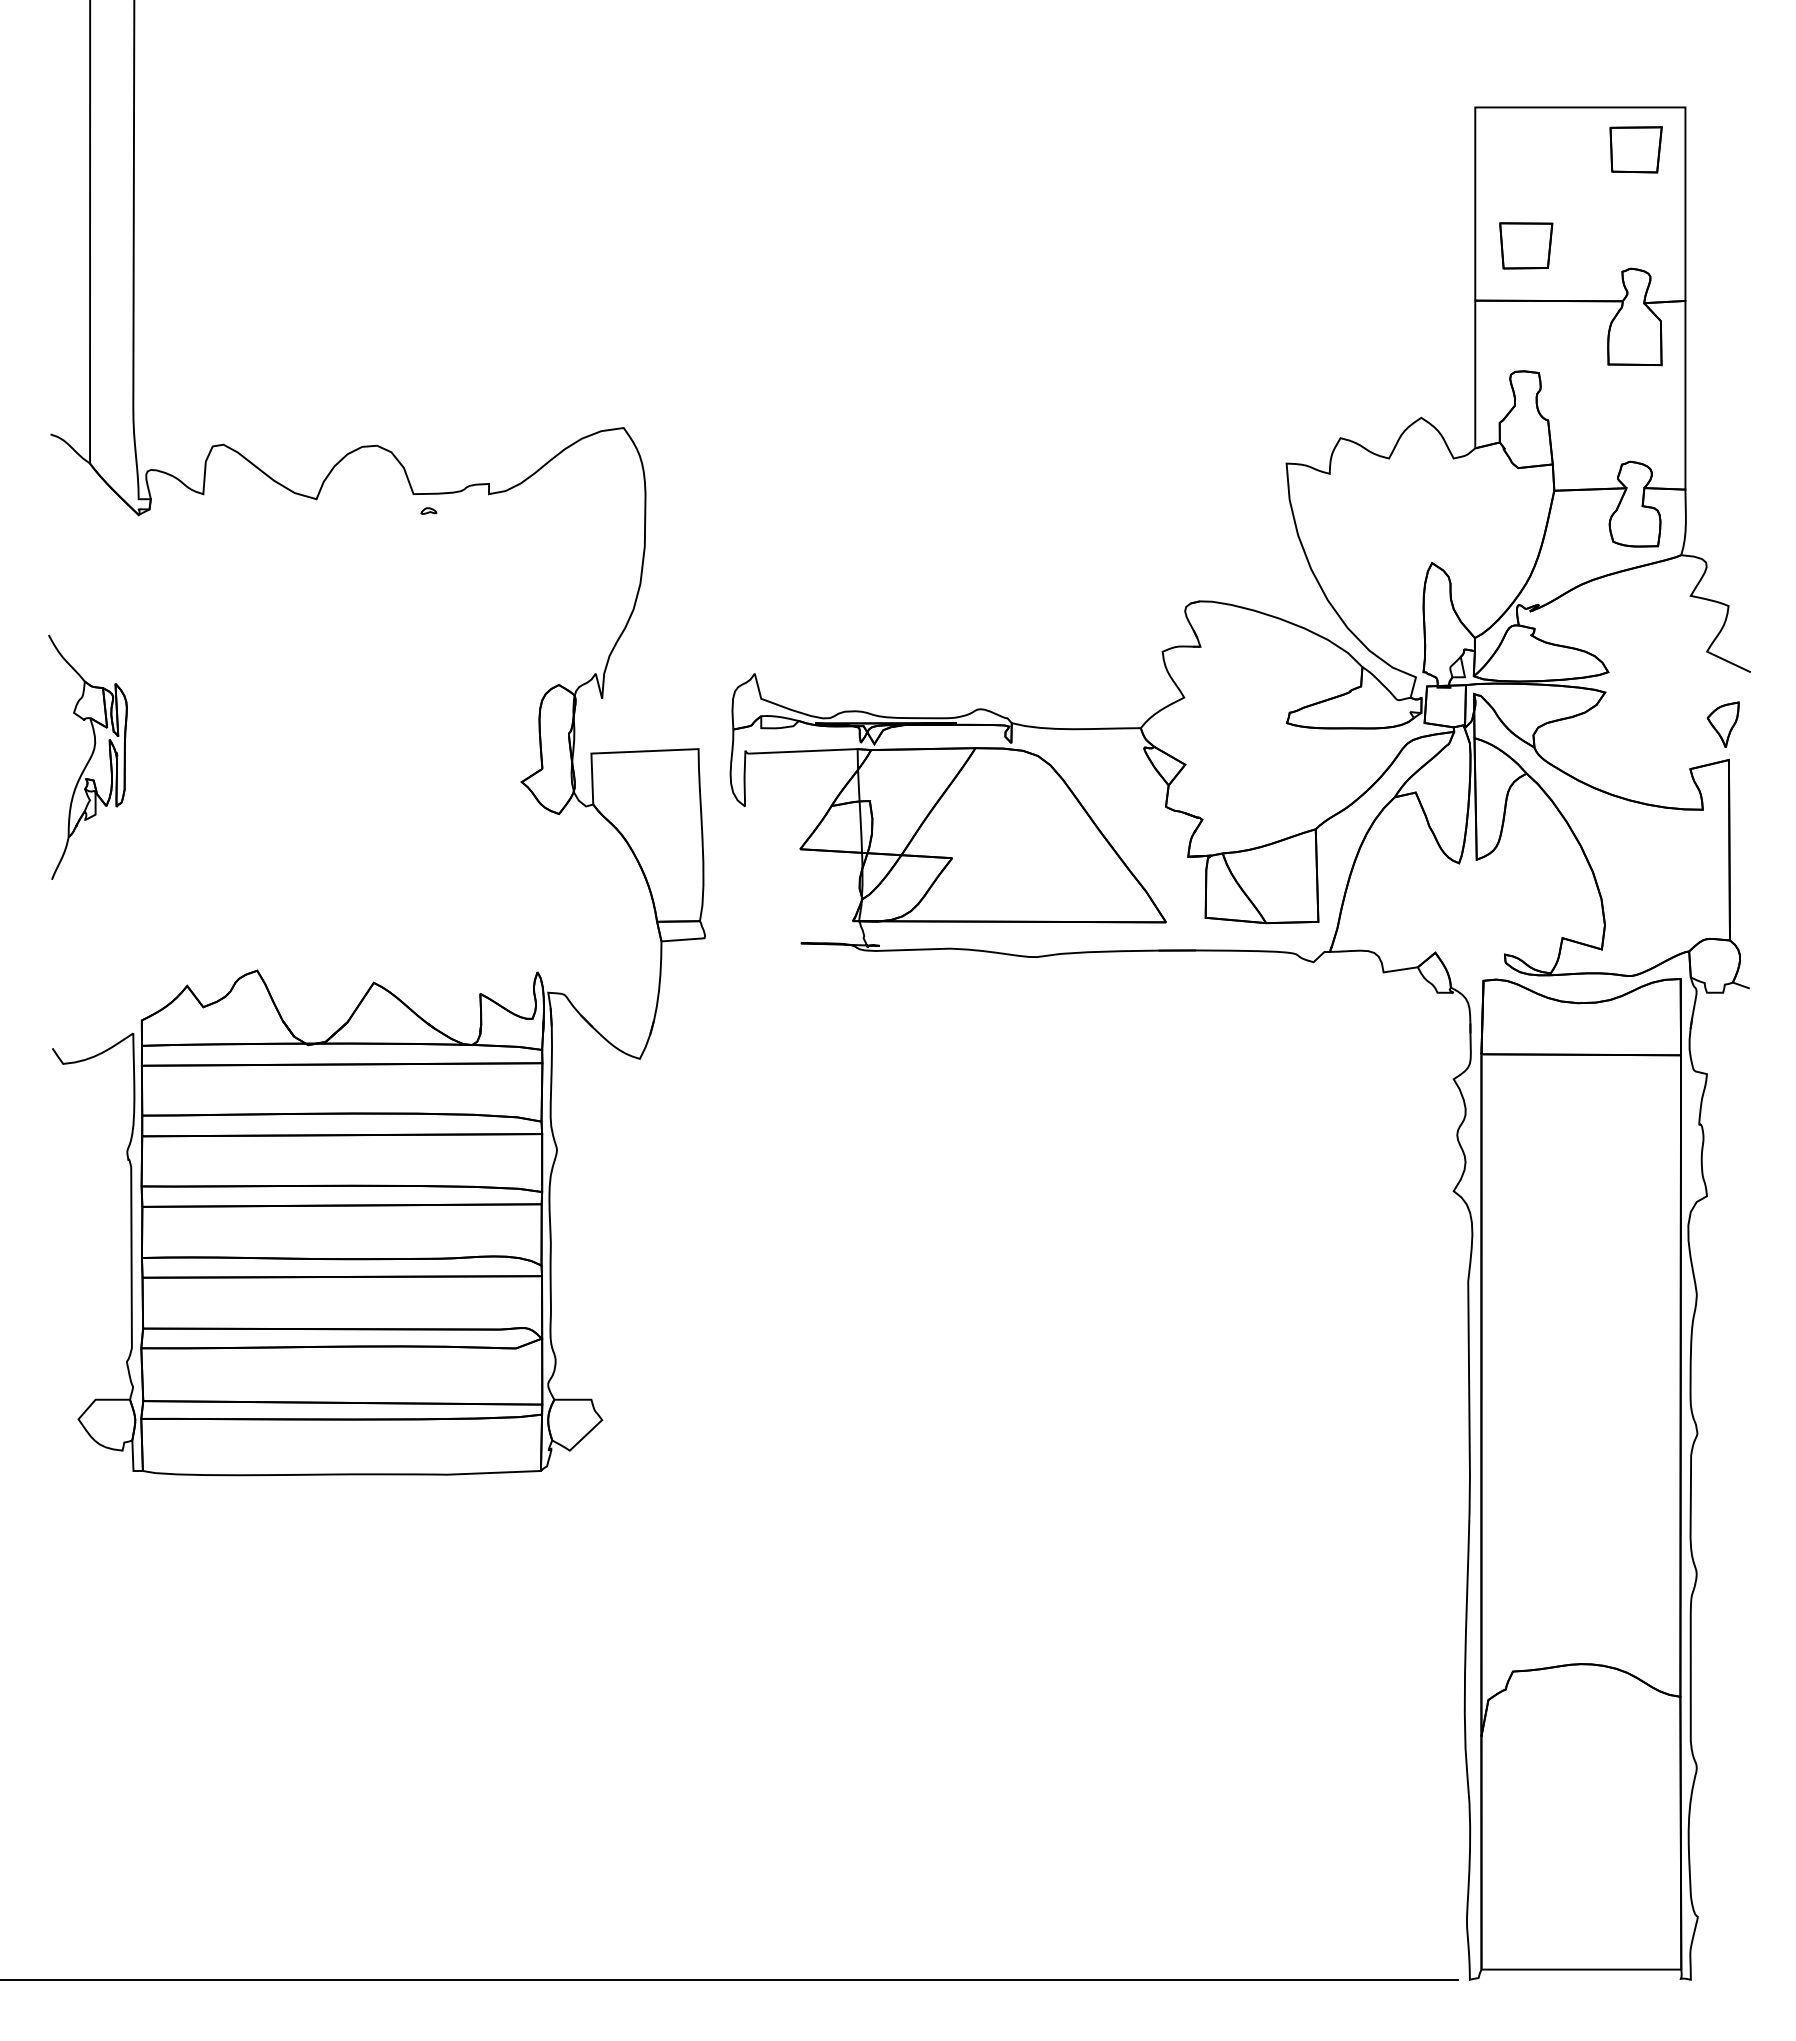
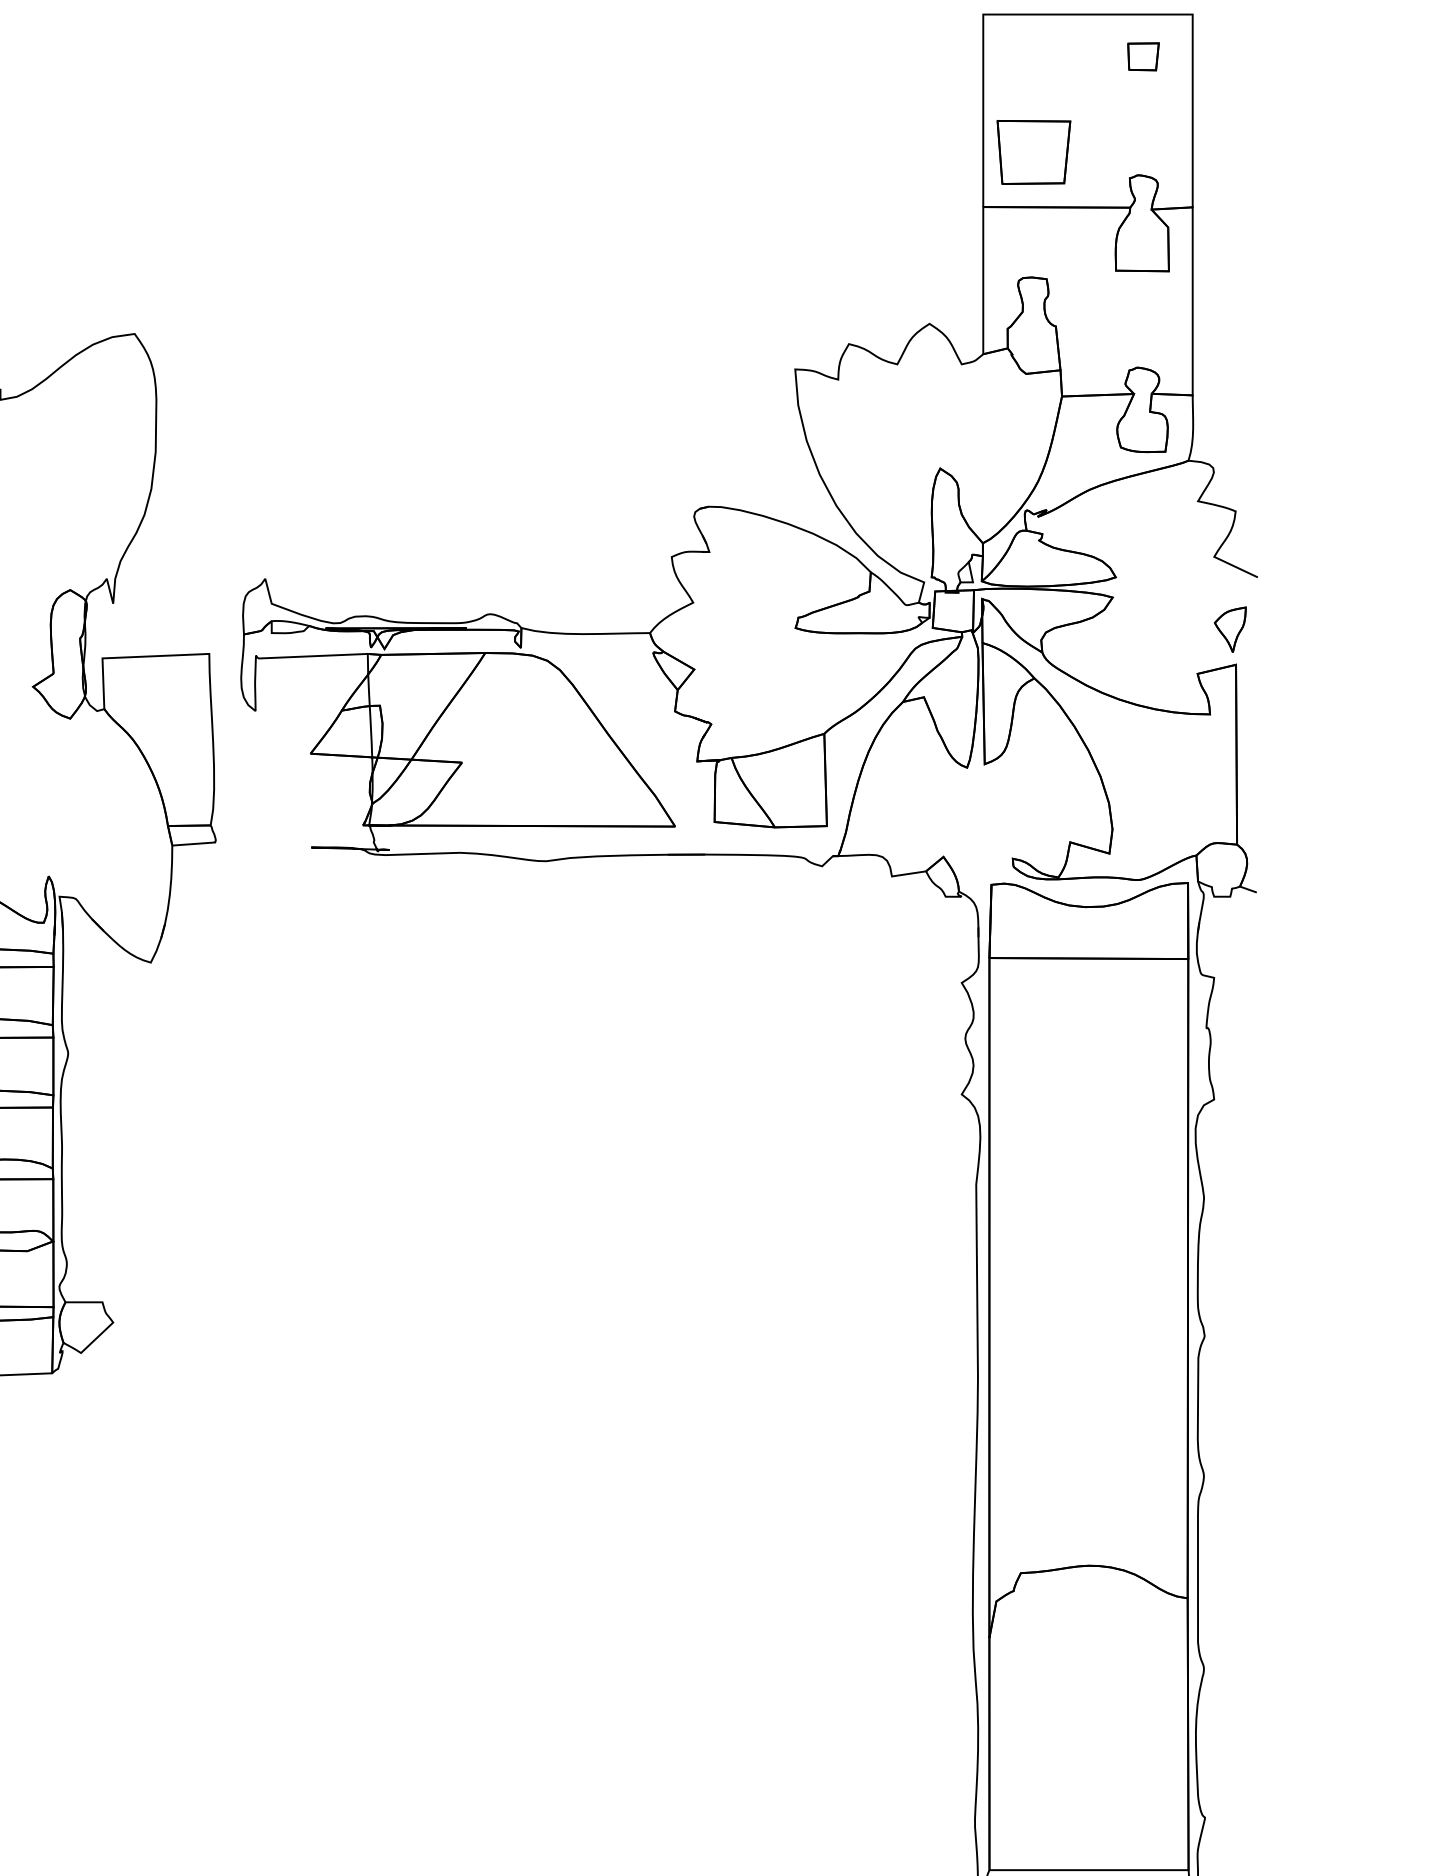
part: (1635, 149) -> (1142, 56), size x0.6
part: (1526, 245) -> (1034, 152), size x1.4

